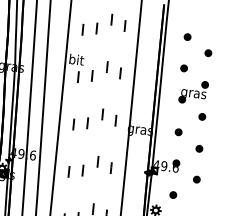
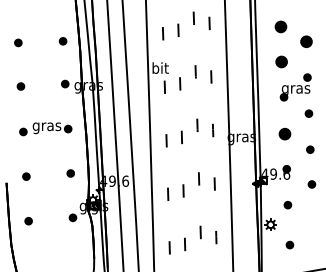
part: (187, 36) -> (280, 26), size x1.6
part: (208, 53) -> (306, 41), size x1.6
part: (183, 68) -> (281, 62), size x1.6
part: (178, 132) -> (284, 134), size x1.6

